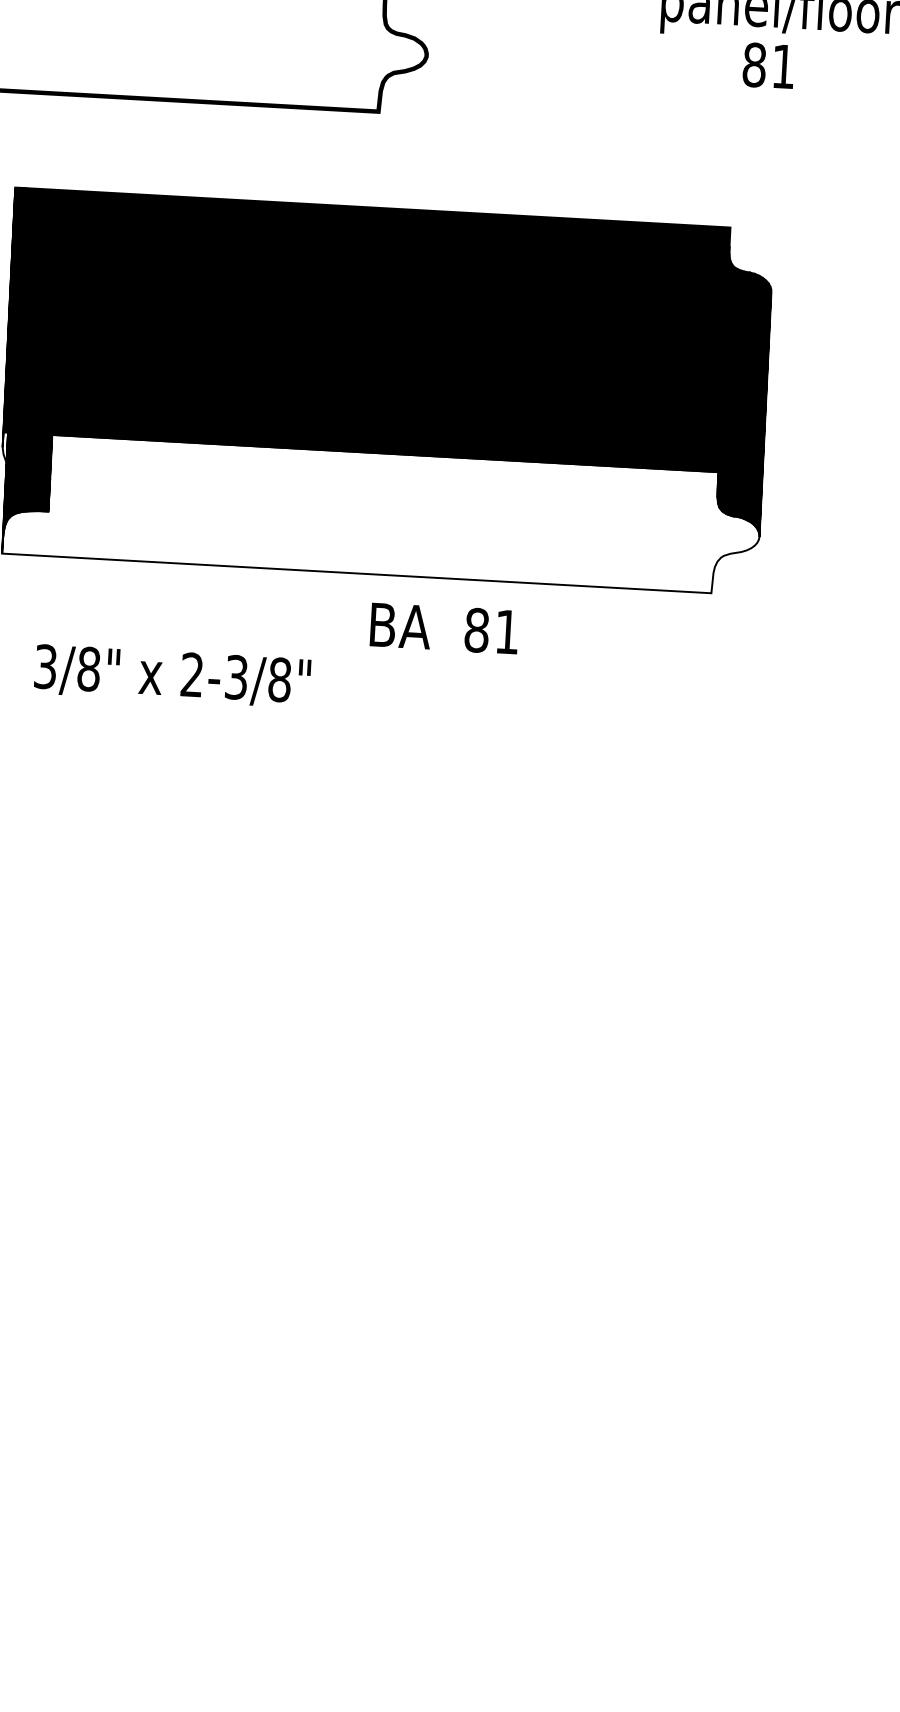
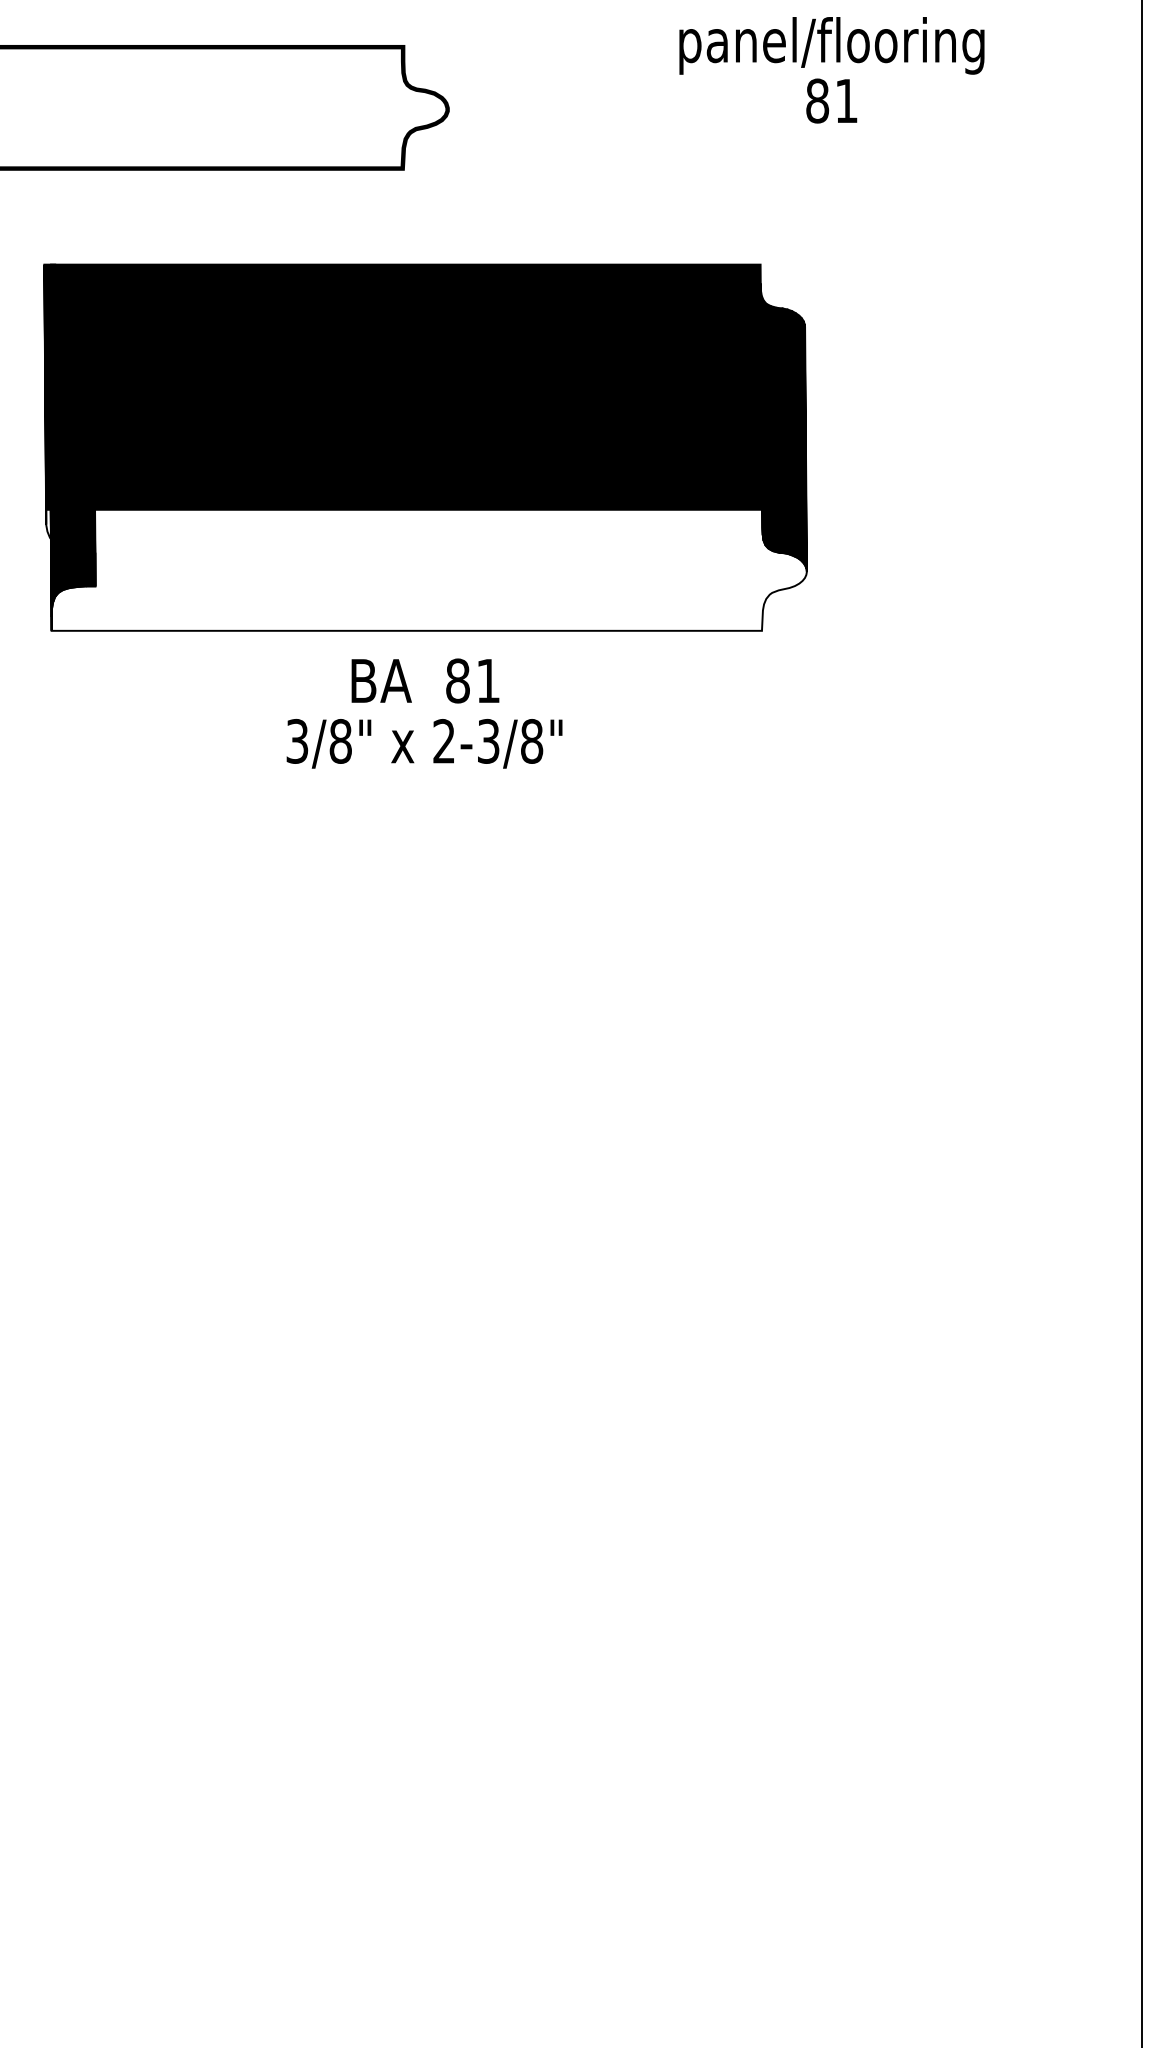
text: (768, 65) -> (831, 100), moved
text: (444, 628) -> (425, 680), moved
text: (172, 675) -> (424, 743), moved

